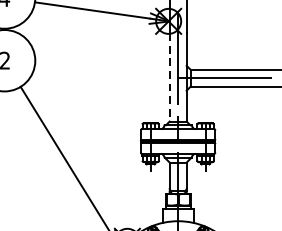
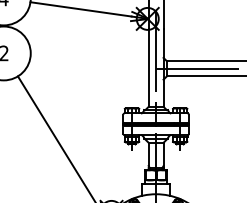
line: (169, 77) -> (148, 68), dashed -> solid

